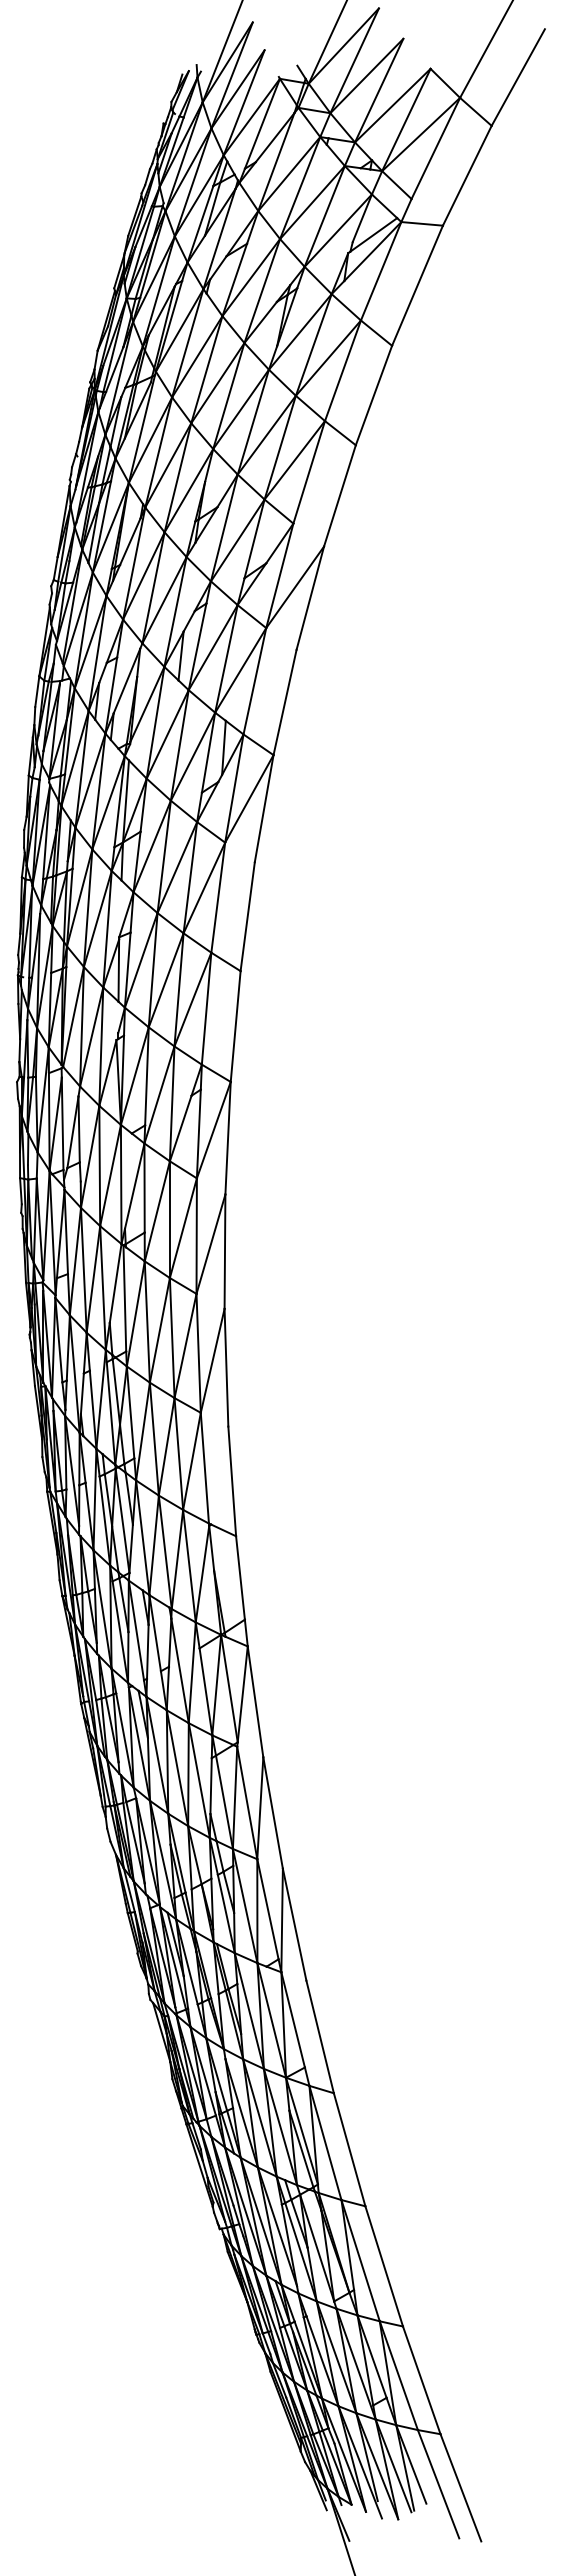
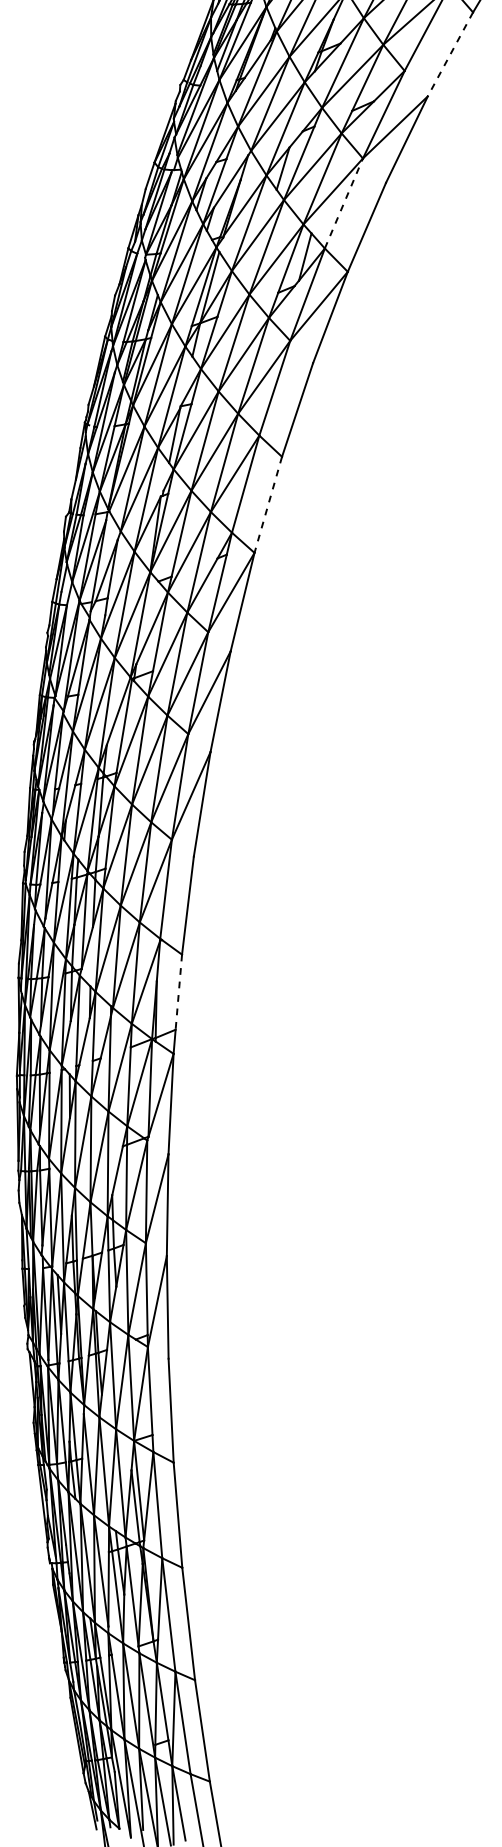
line: (339, 496) -> (449, 54), solid -> dashed
line: (255, 680) -> (344, 202), solid -> dashed
line: (235, 1026) -> (268, 504), solid -> dashed
line: (240, 1577) -> (178, 991), solid -> dashed

